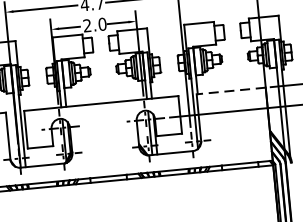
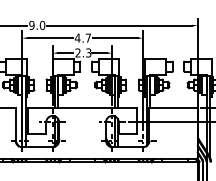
text: (102, 23) -> (88, 52), 2.0 -> 2.3
line: (230, 90) -> (173, 107), dashed -> solid

